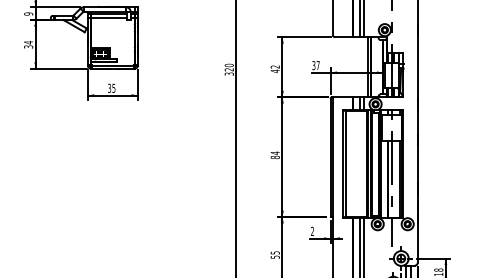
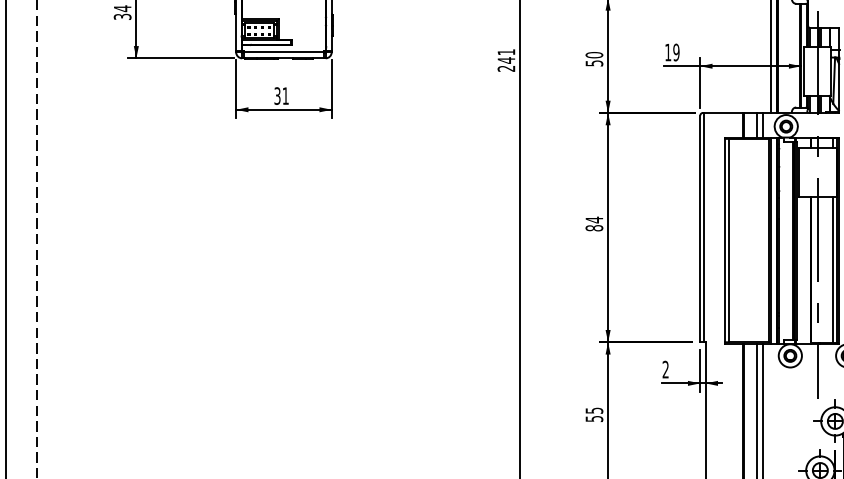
text: (315, 65) -> (671, 52), 37 -> 19
text: (274, 68) -> (592, 58), 42 -> 50
text: (228, 69) -> (504, 59), 320 -> 241
text: (113, 88) -> (285, 96), 35 -> 31

